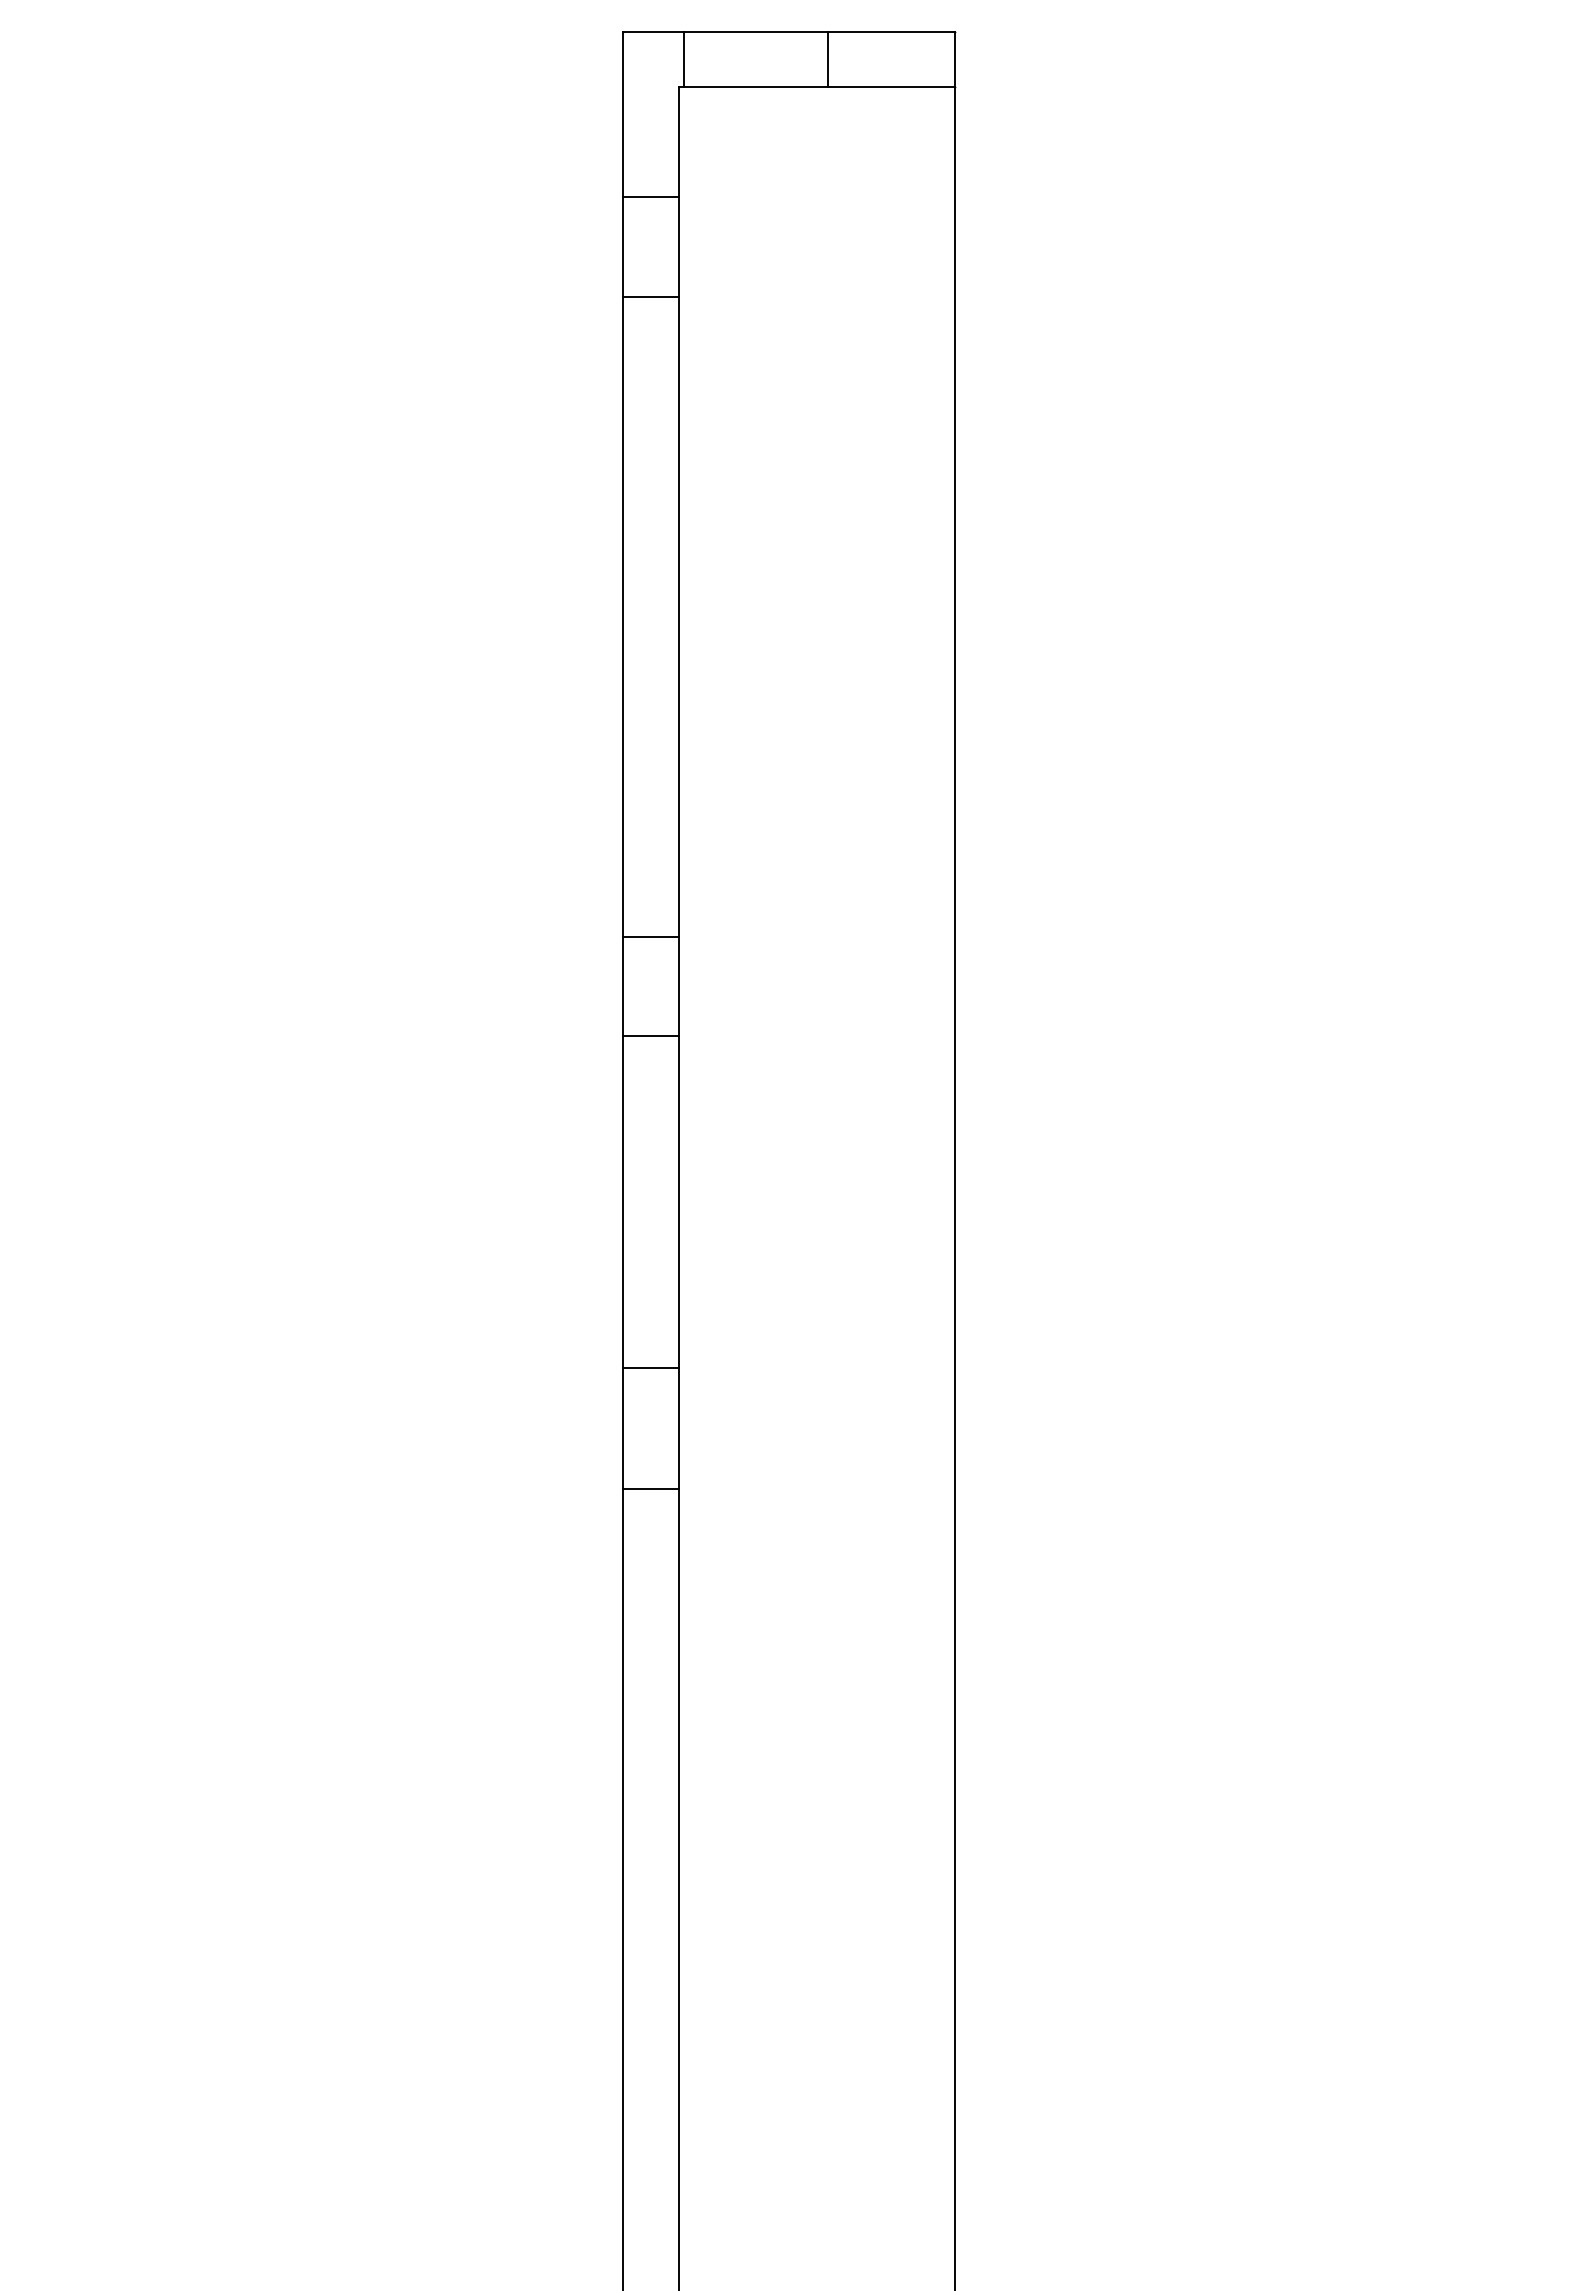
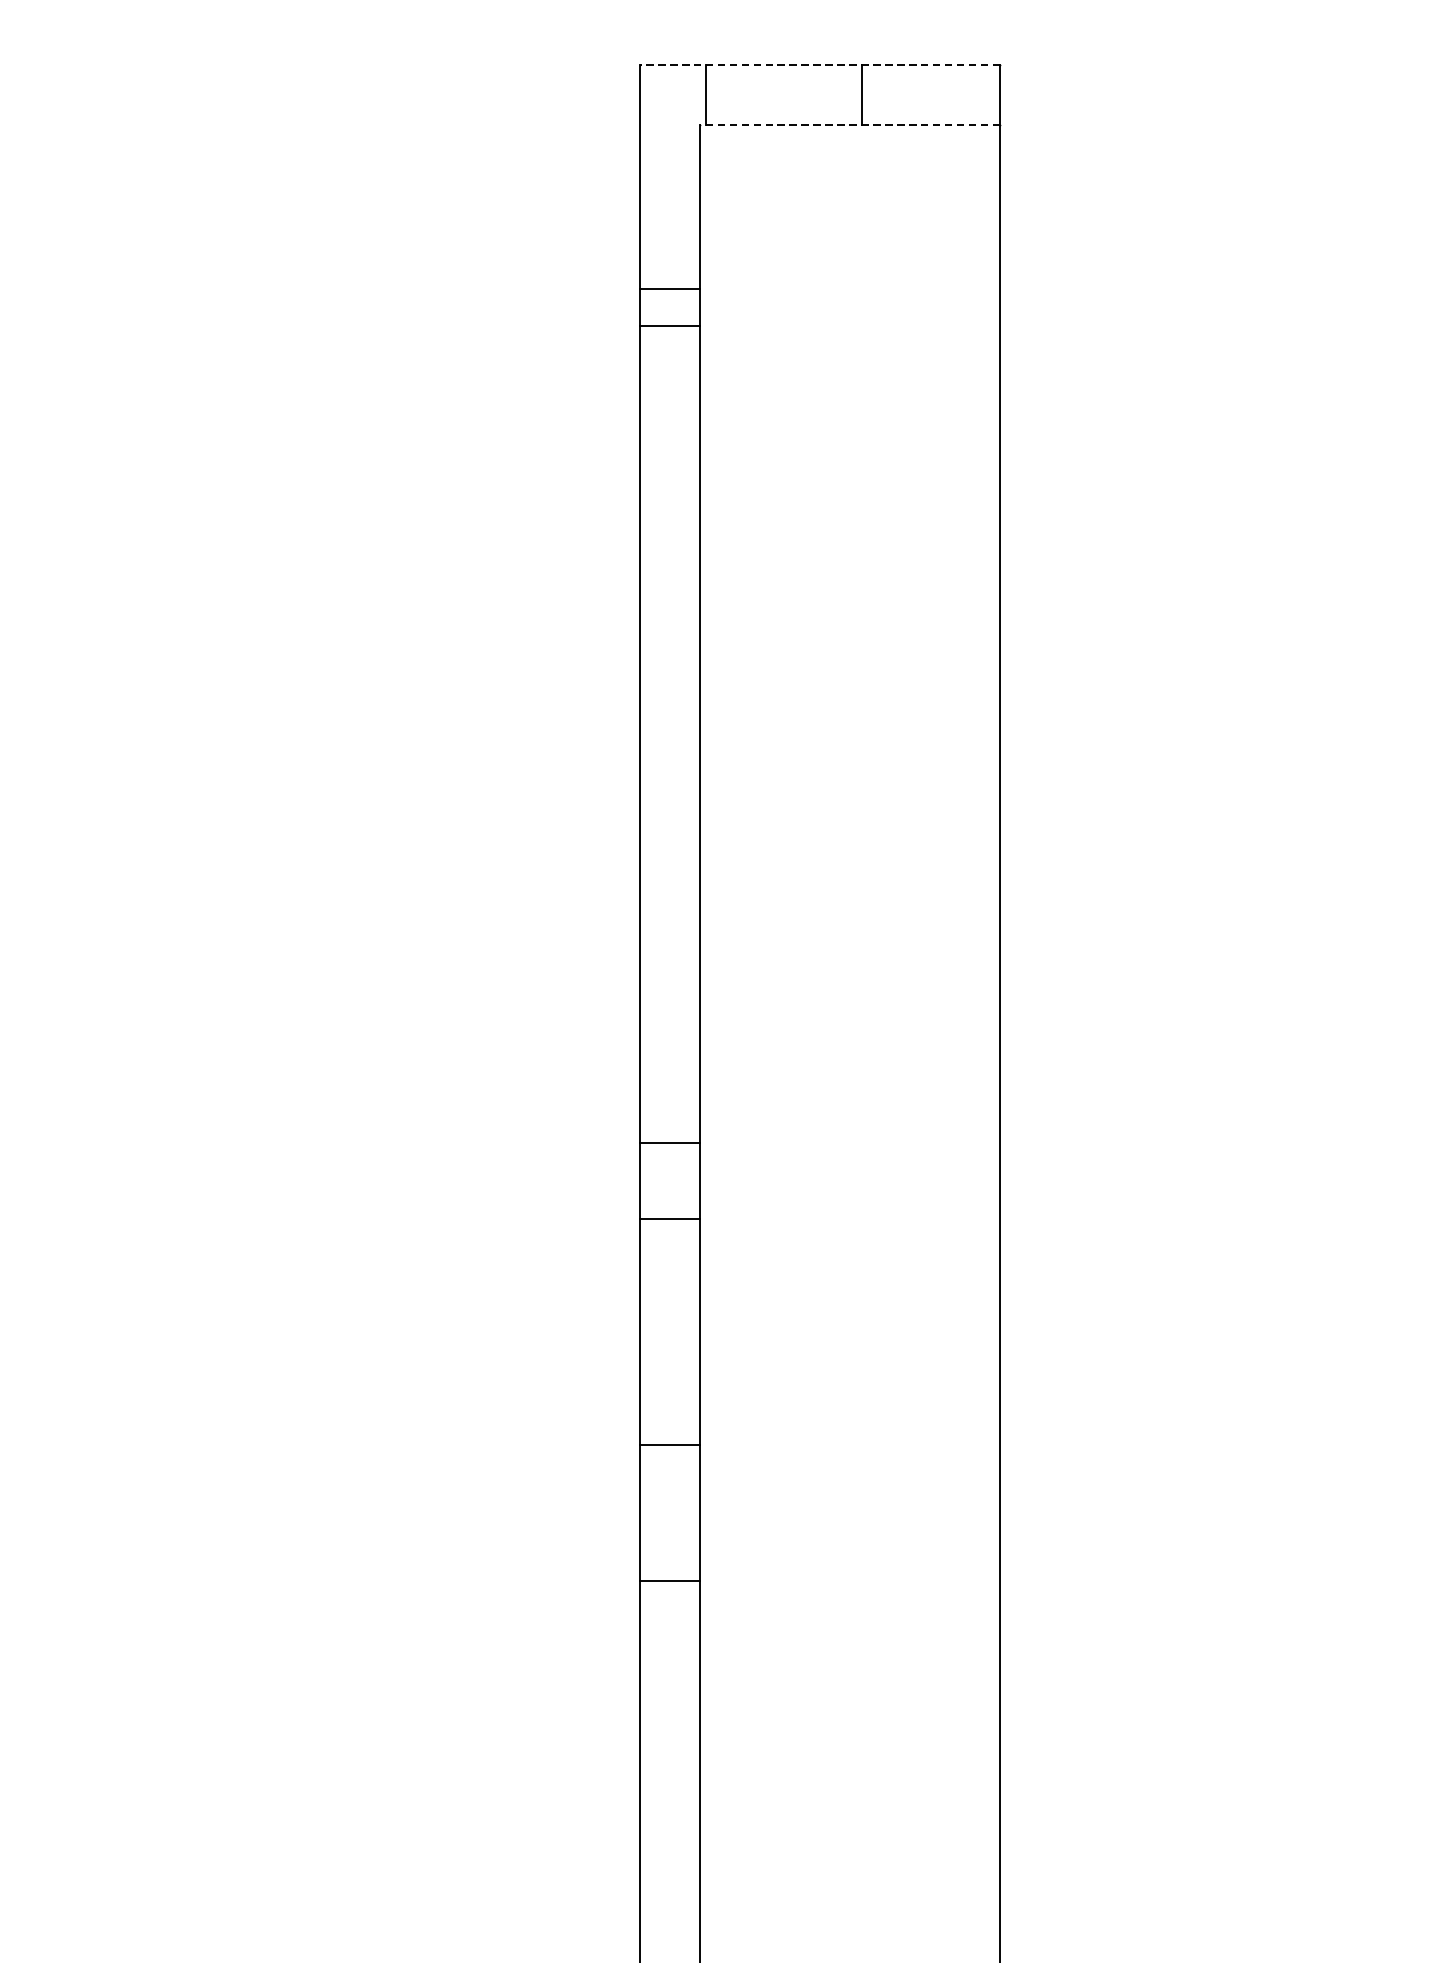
line: (789, 31) -> (820, 64), solid -> dashed
line: (816, 86) -> (850, 124), solid -> dashed
line: (650, 197) -> (669, 326), moved
line: (650, 296) -> (669, 288), moved
line: (650, 937) -> (669, 1143), moved
line: (650, 1036) -> (669, 1219), moved
line: (650, 1367) -> (669, 1445), moved
line: (650, 1489) -> (669, 1581), moved

